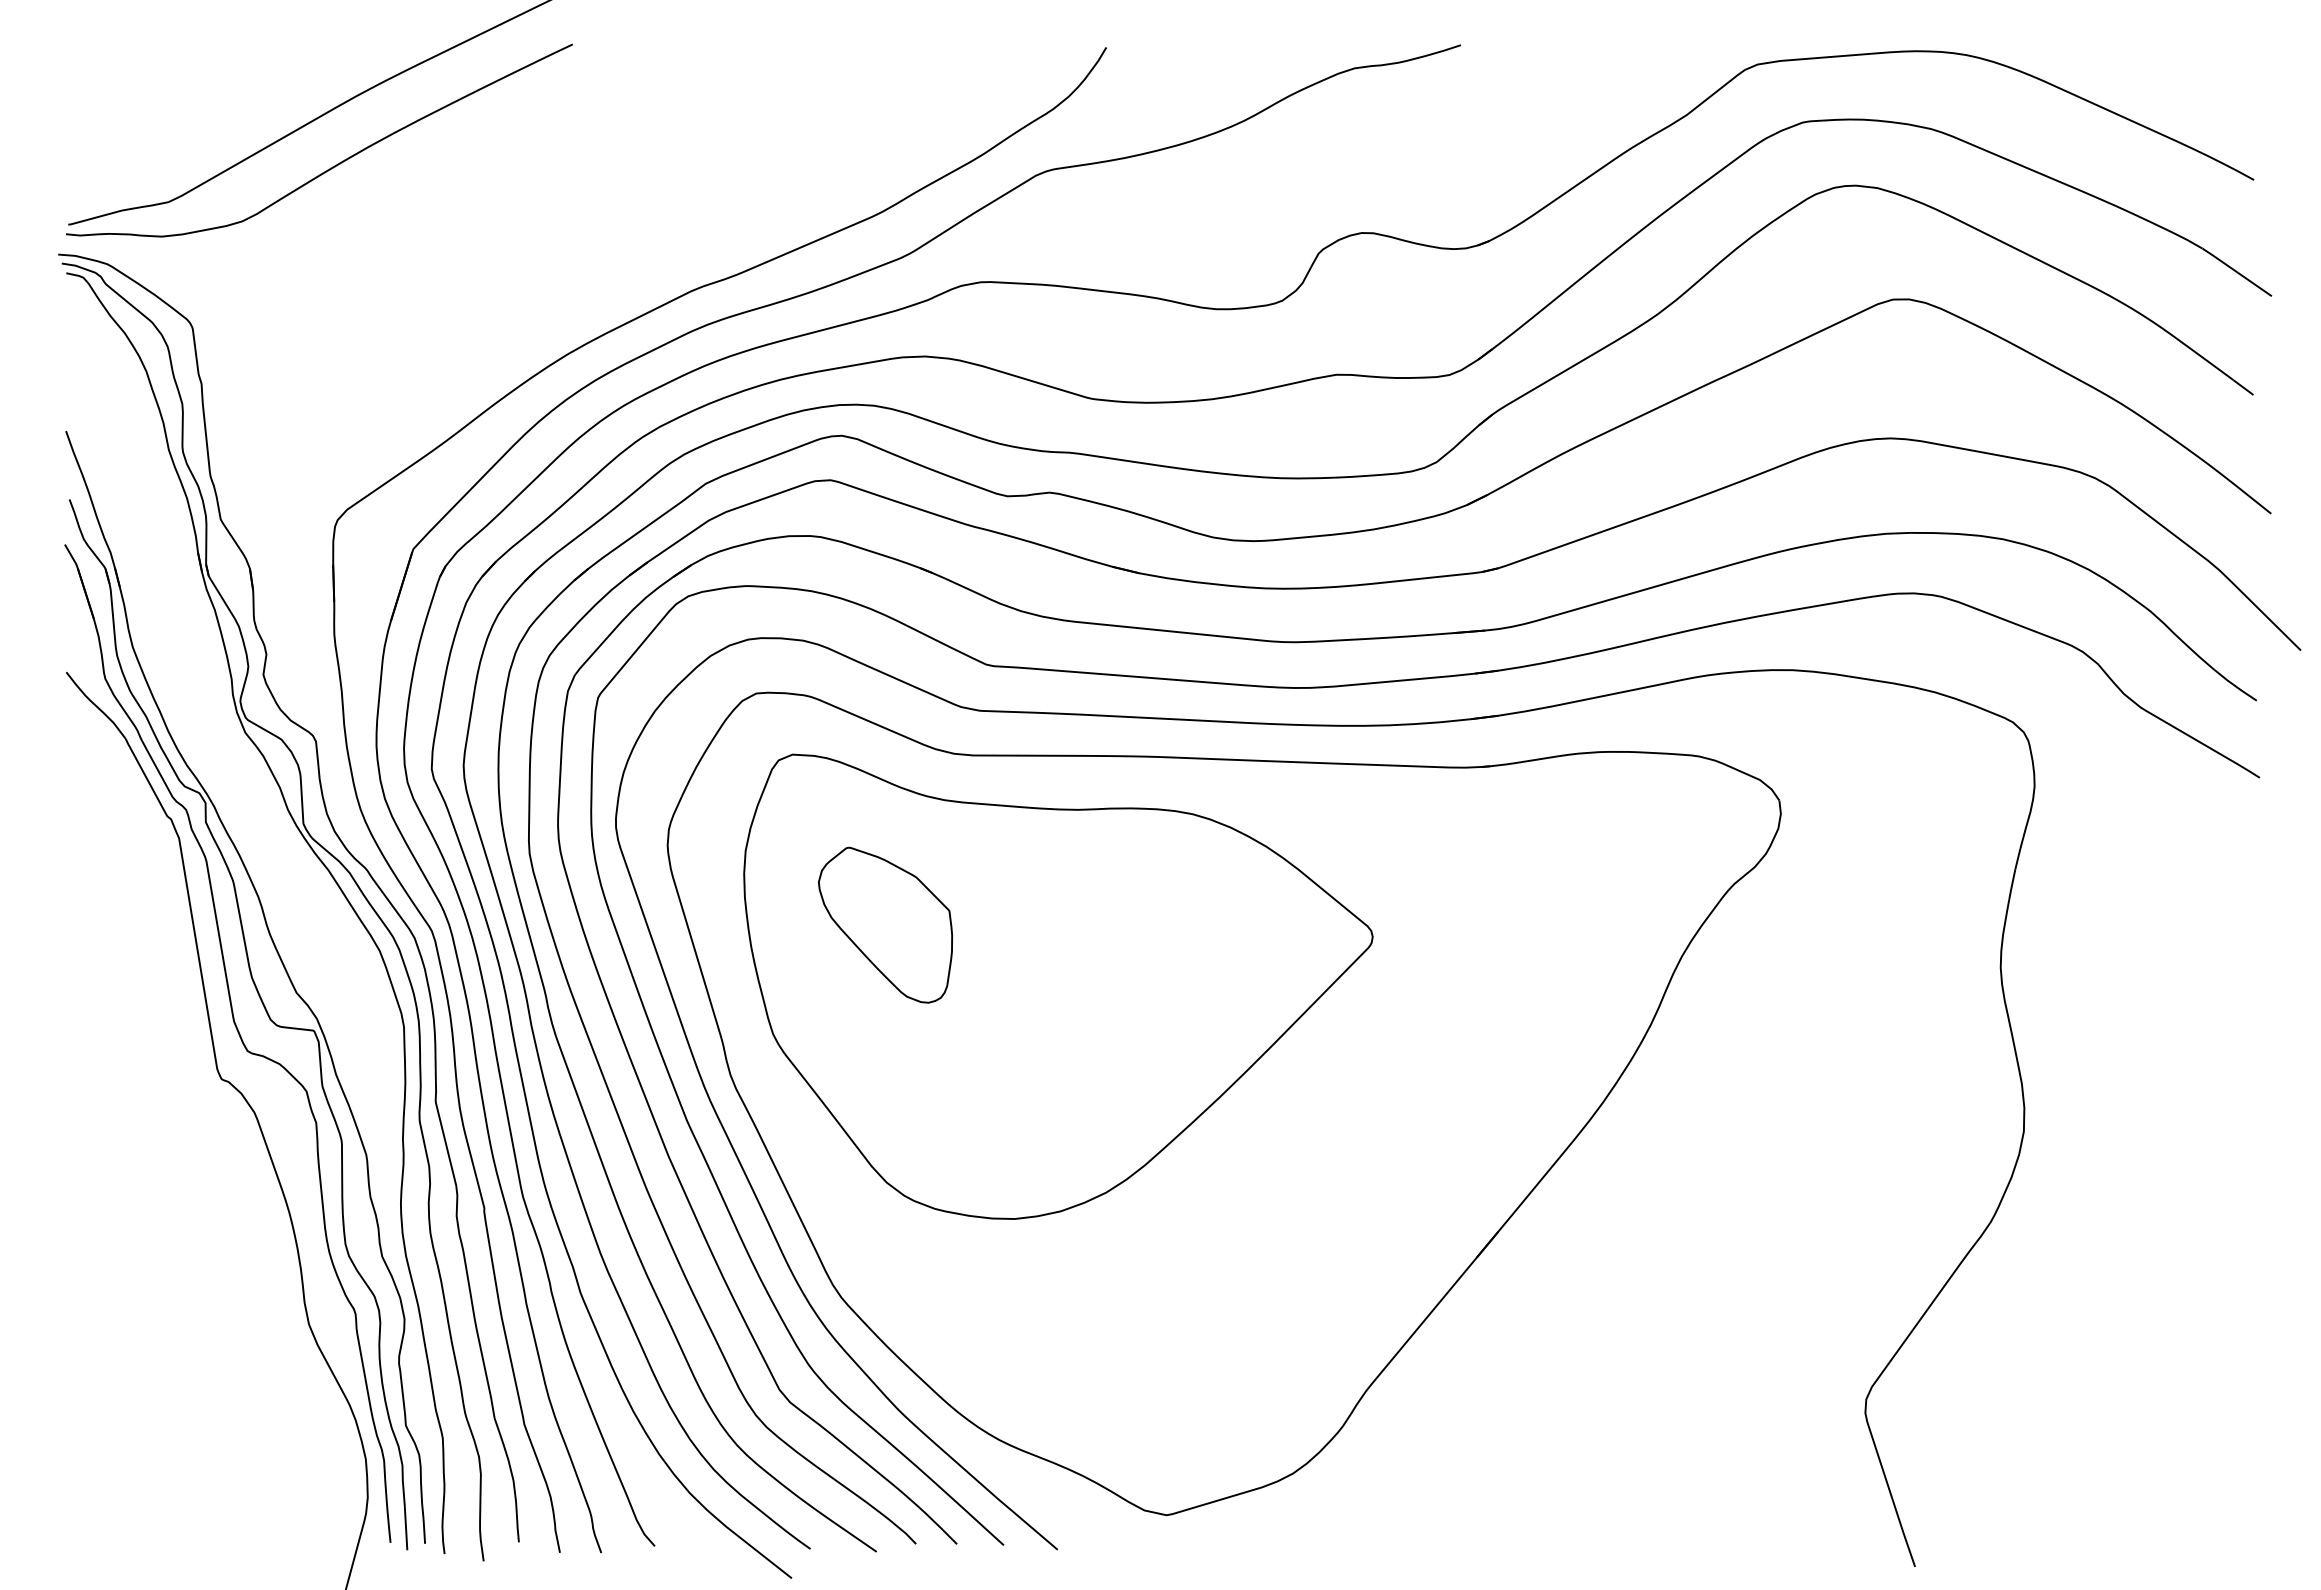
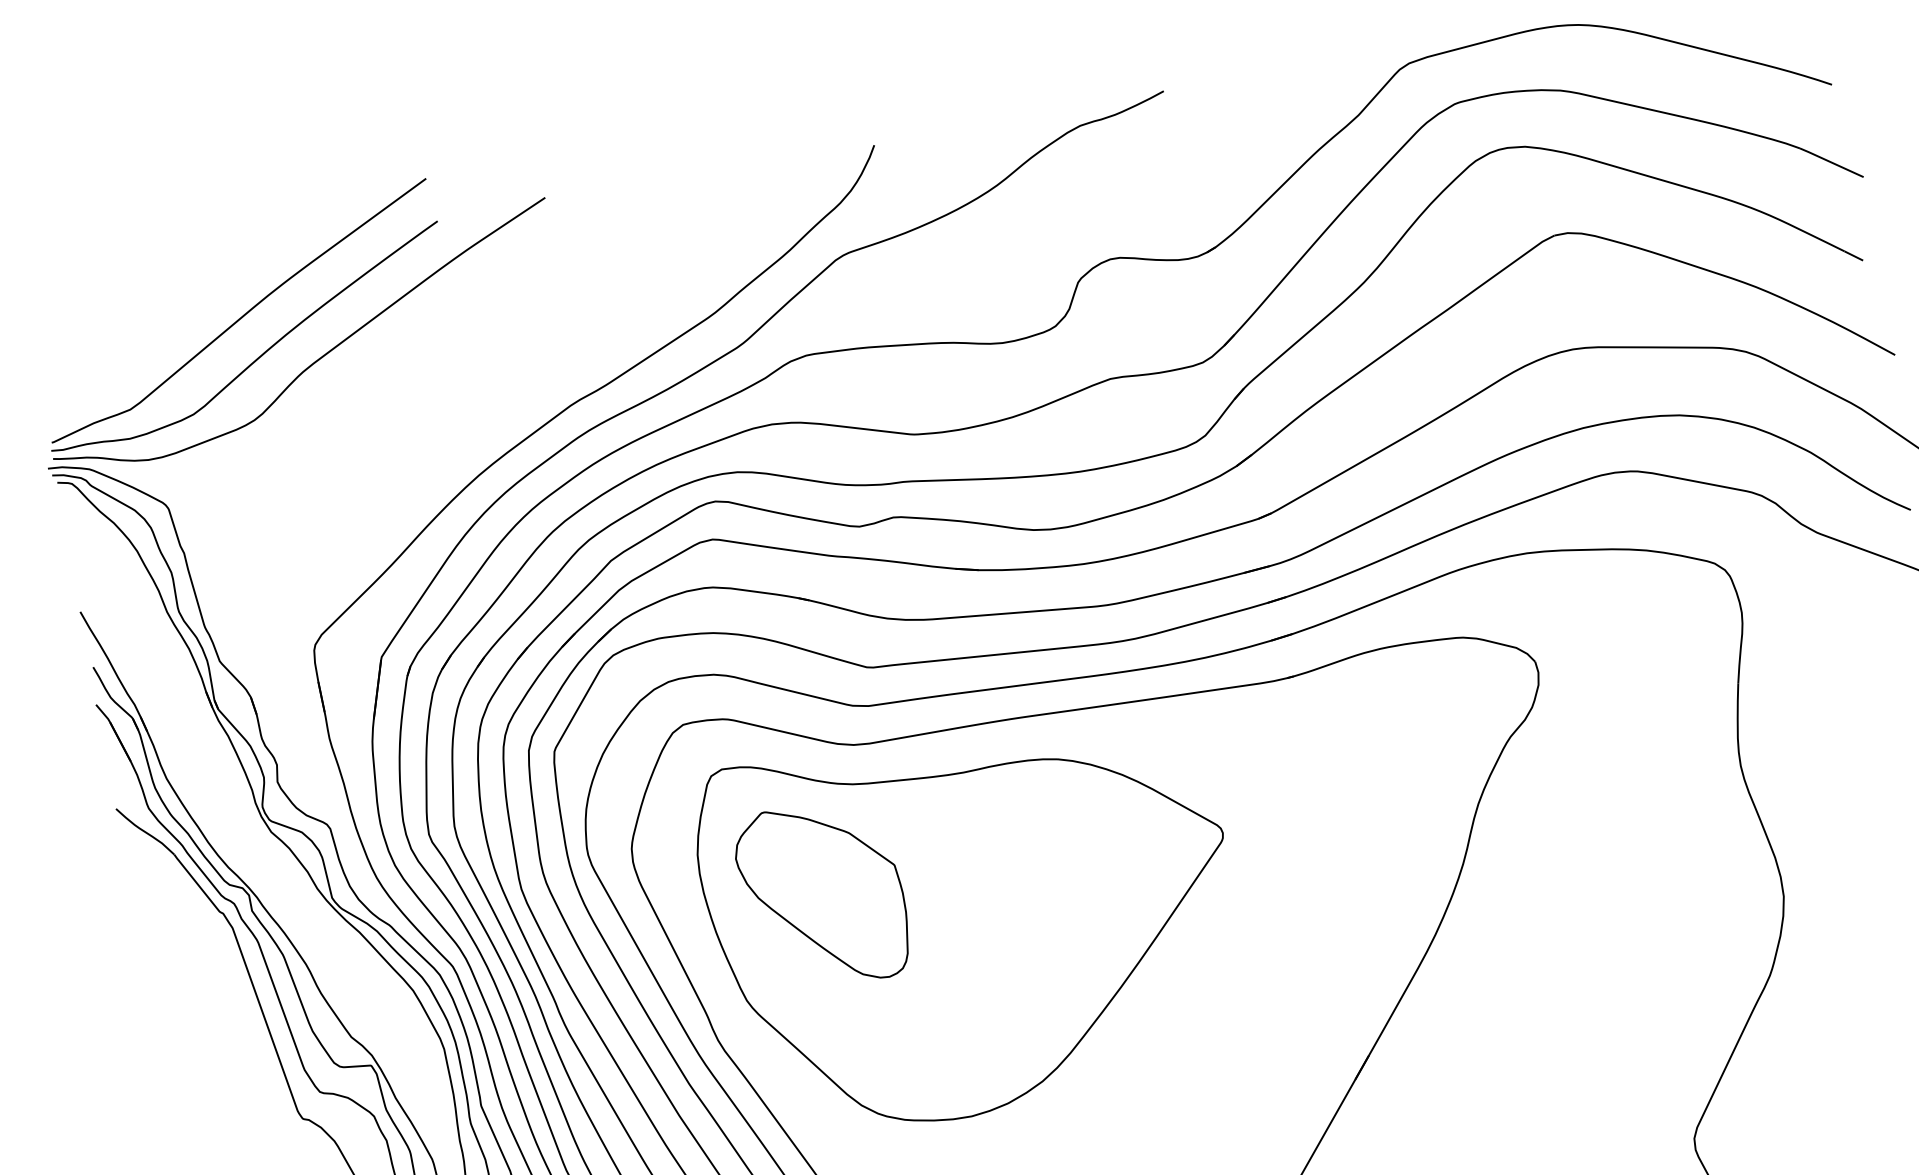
curve: (401, 182) -> (317, 359), added
part: (885, 924) -> (822, 894), size x1.43

